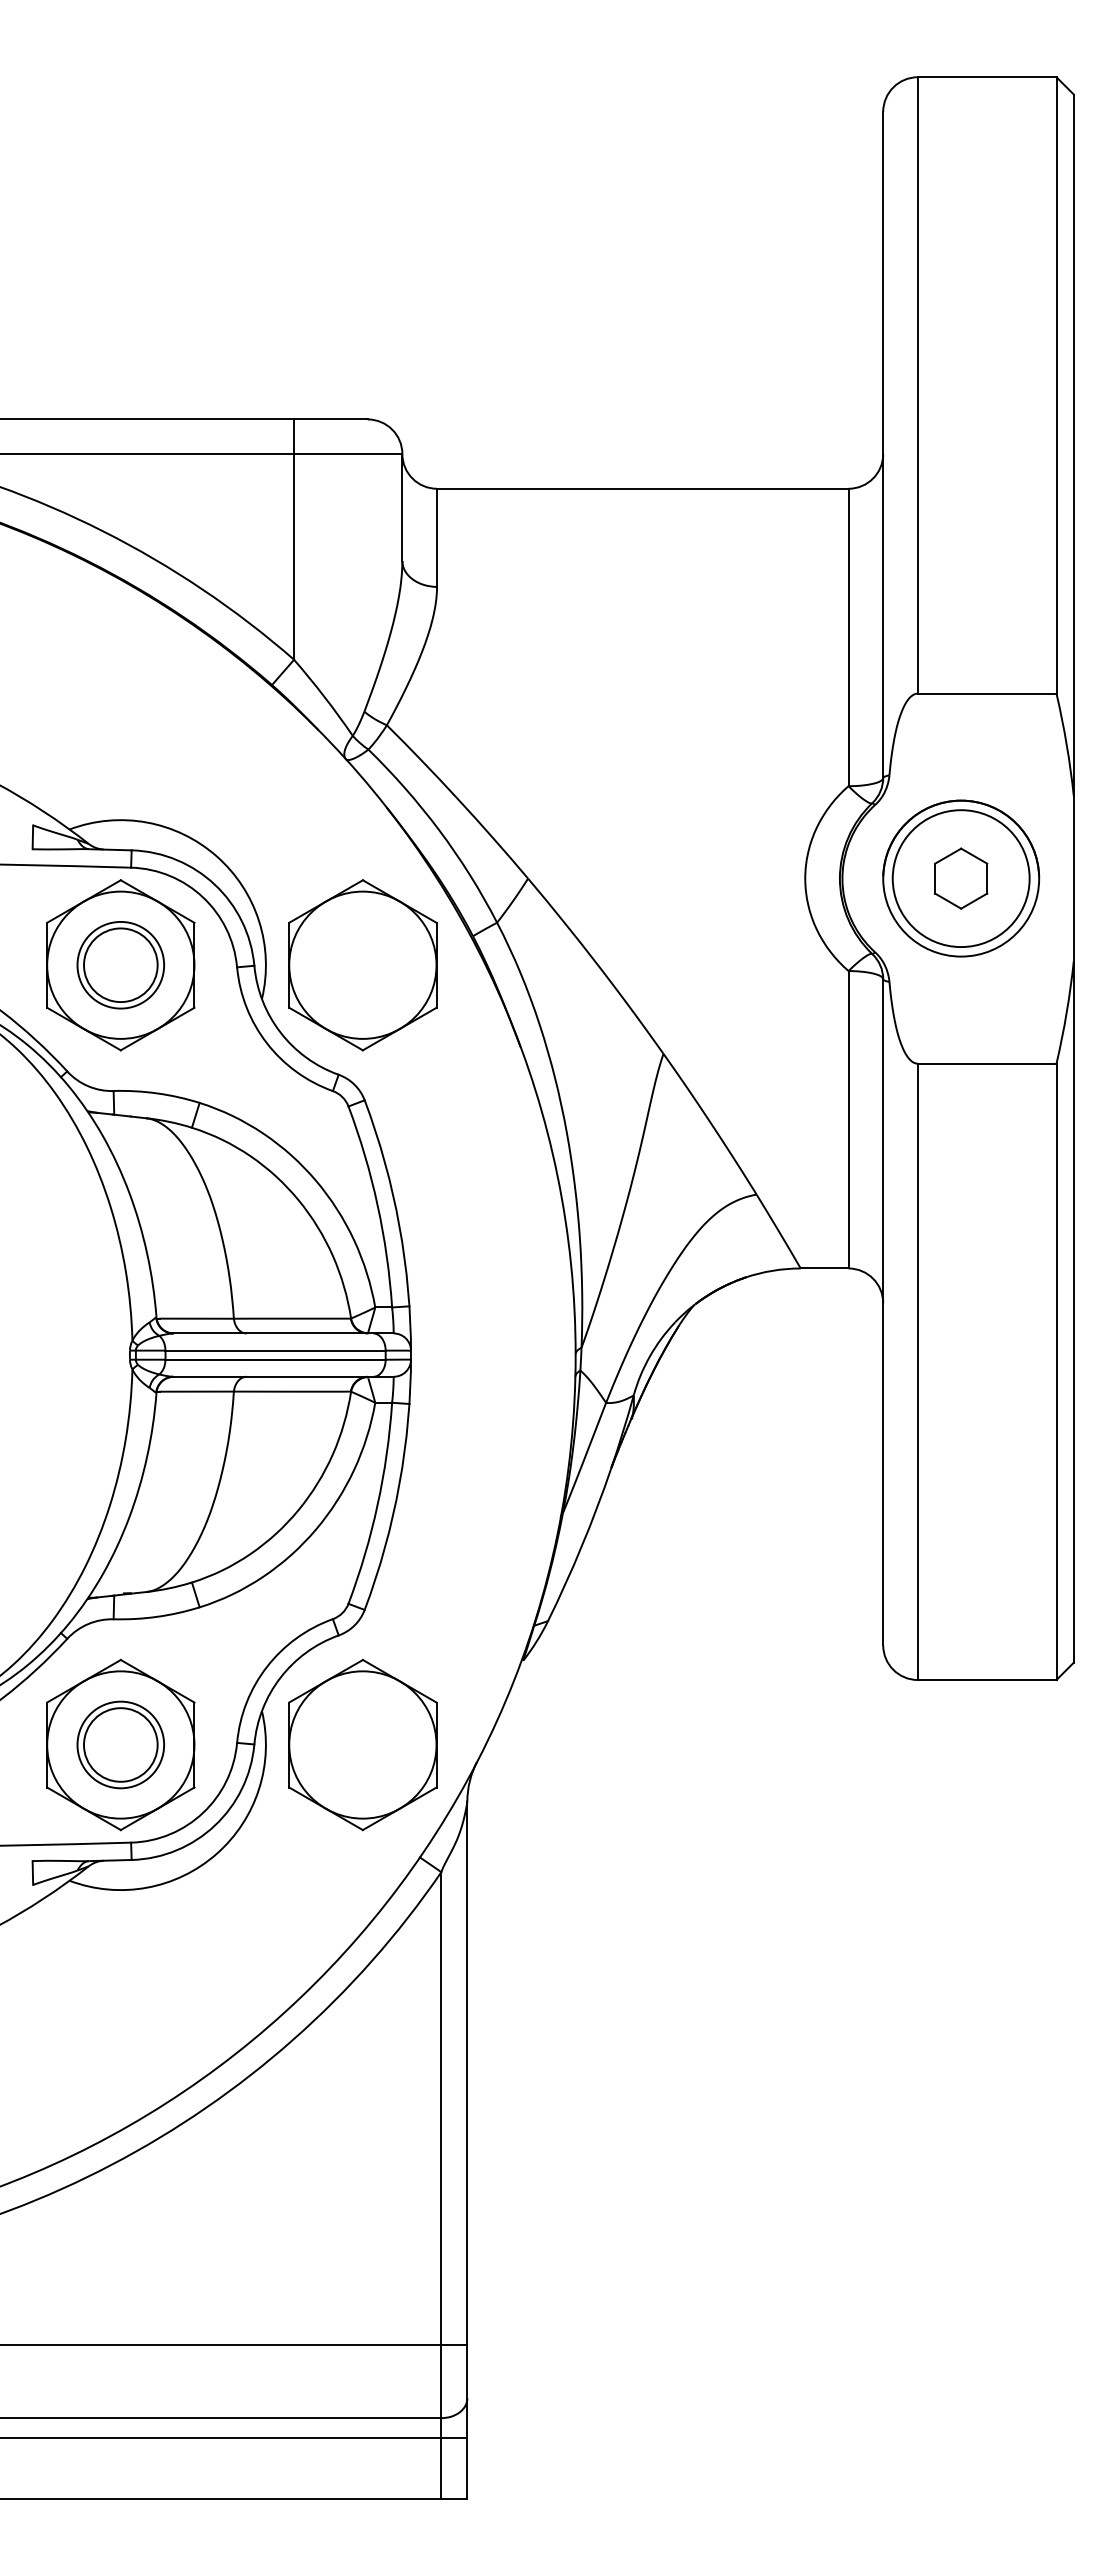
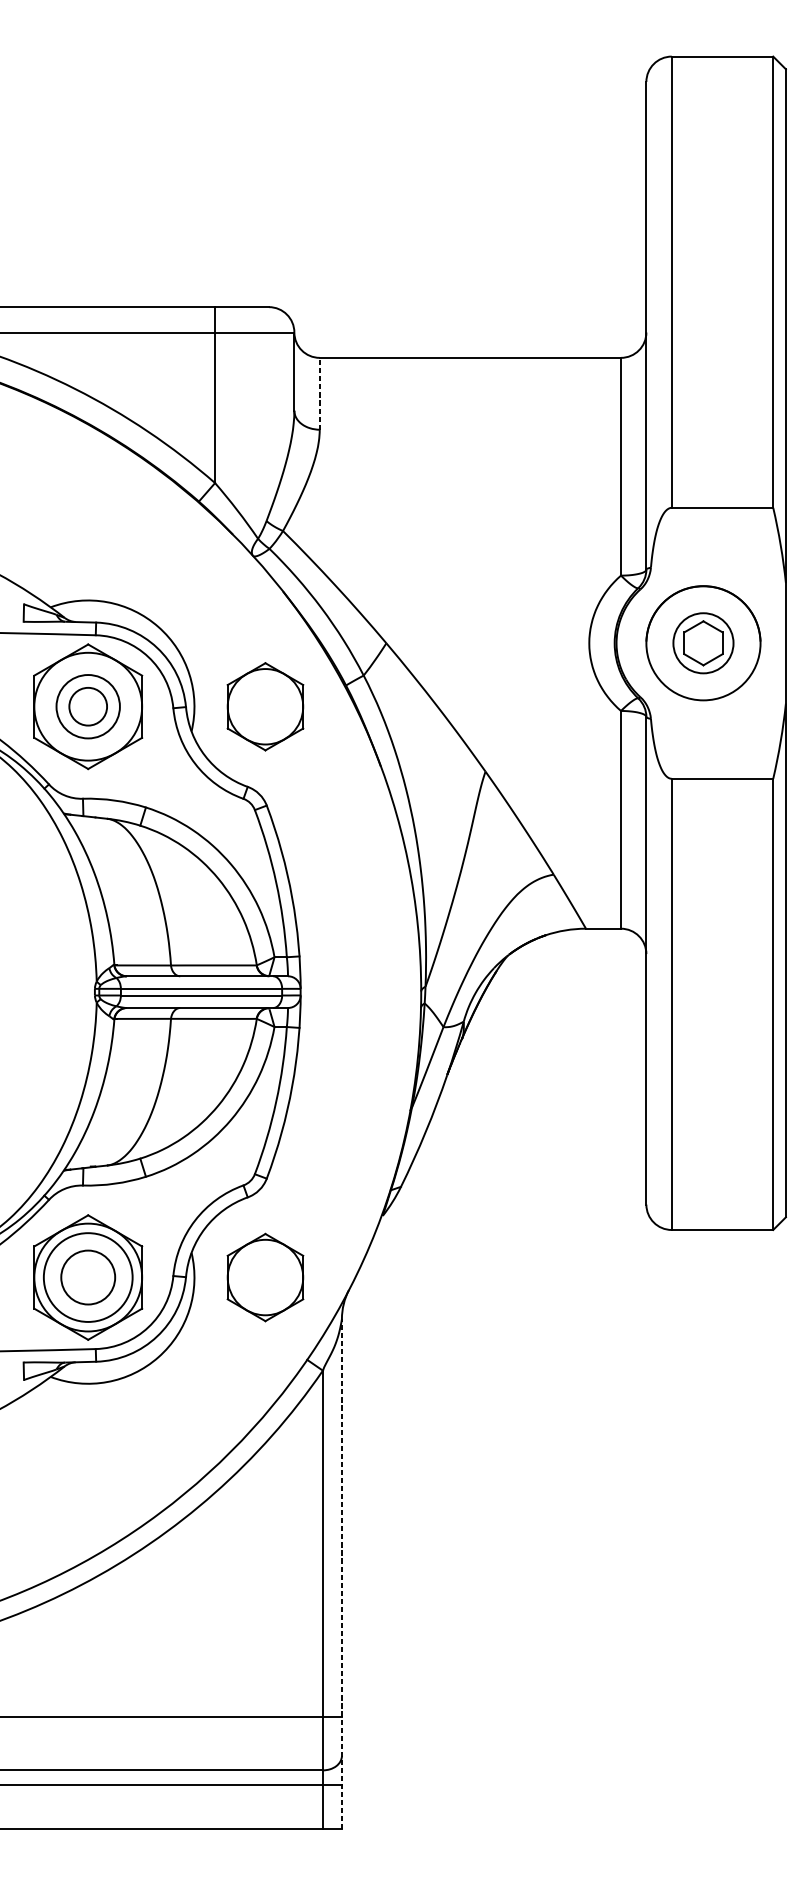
line: (437, 537) -> (320, 393), solid -> dashed
circle: (960, 878) -> (702, 643), size x0.6
circle: (120, 965) -> (88, 706), size x0.7
part: (362, 965) -> (265, 706), size x0.7
circle: (120, 1744) -> (88, 1277), size x1.4
part: (362, 1744) -> (265, 1277), size x0.7
line: (467, 2150) -> (342, 1574), solid -> dashed

